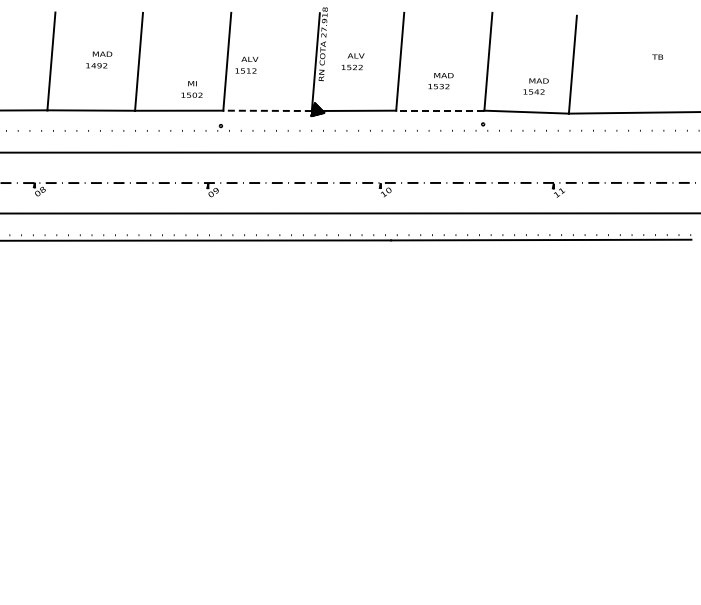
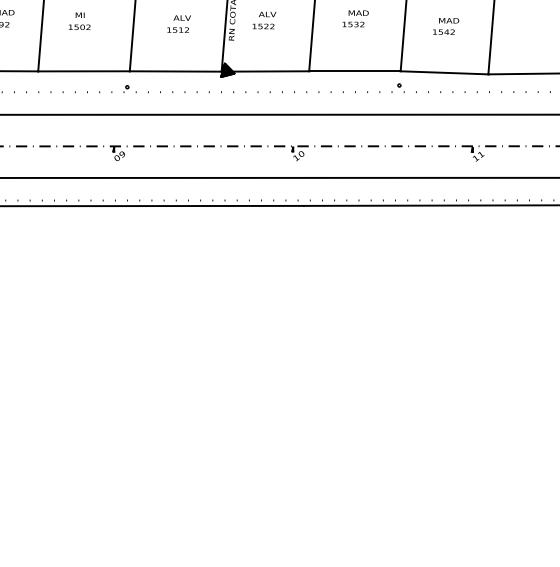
text: (246, 64) -> (178, 23), moved
text: (440, 81) -> (355, 19), moved
text: (535, 86) -> (445, 26), moved
text: (191, 89) -> (79, 21), moved
line: (267, 110) -> (175, 71), dashed -> solid
line: (439, 110) -> (354, 71), dashed -> solid

